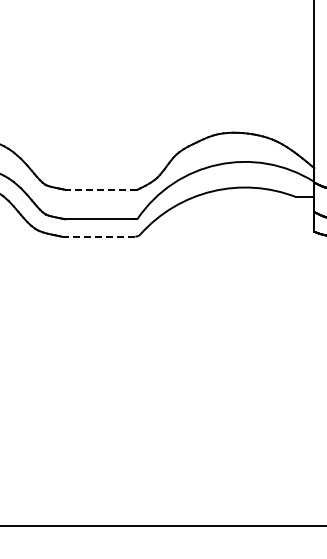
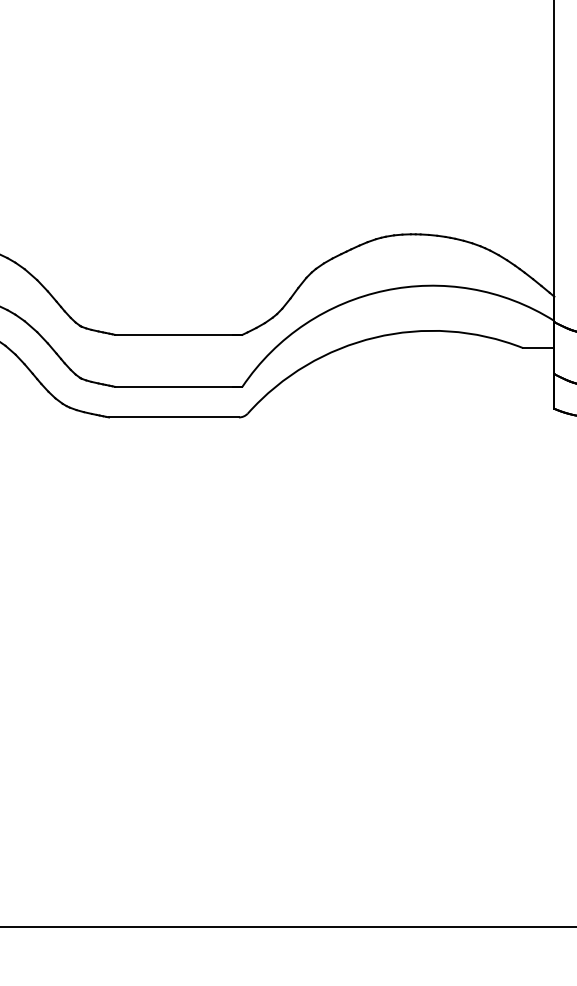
line: (100, 189) -> (177, 334), dashed -> solid
line: (98, 236) -> (173, 417), dashed -> solid

